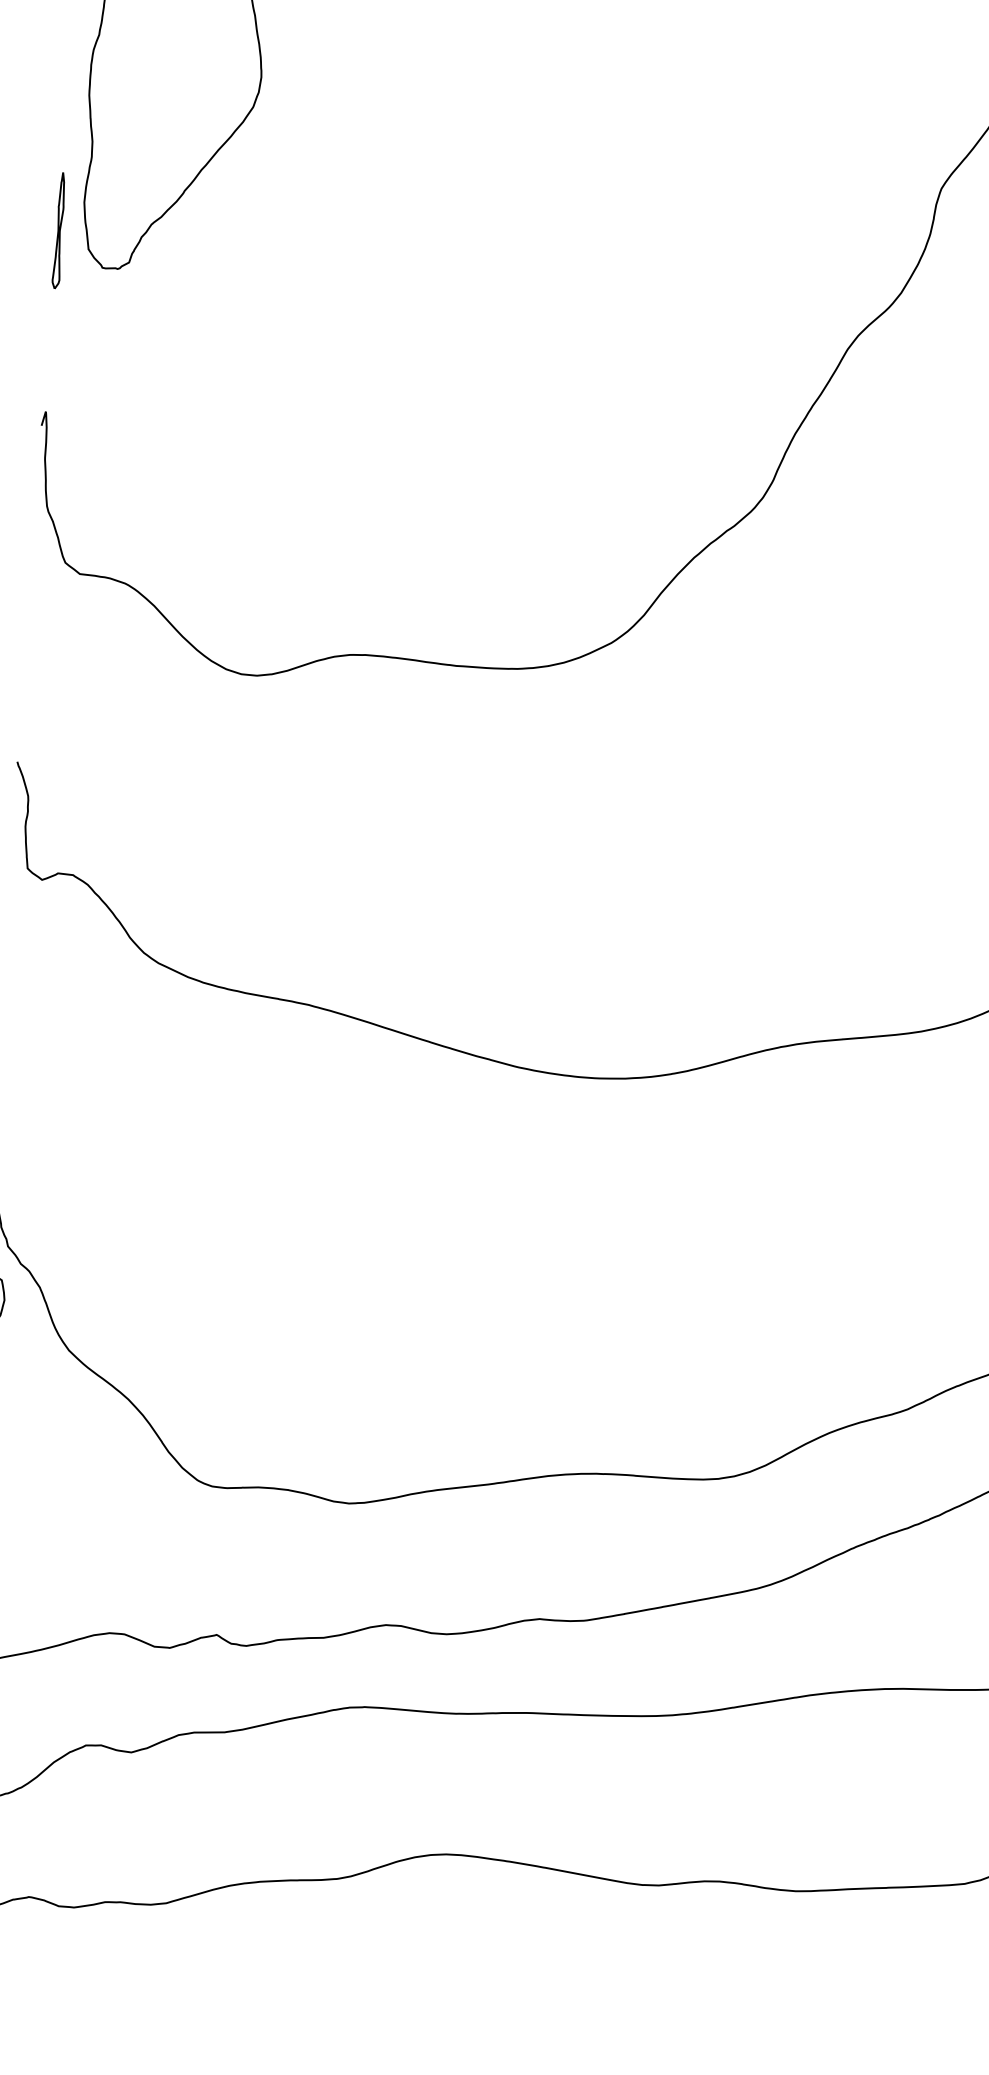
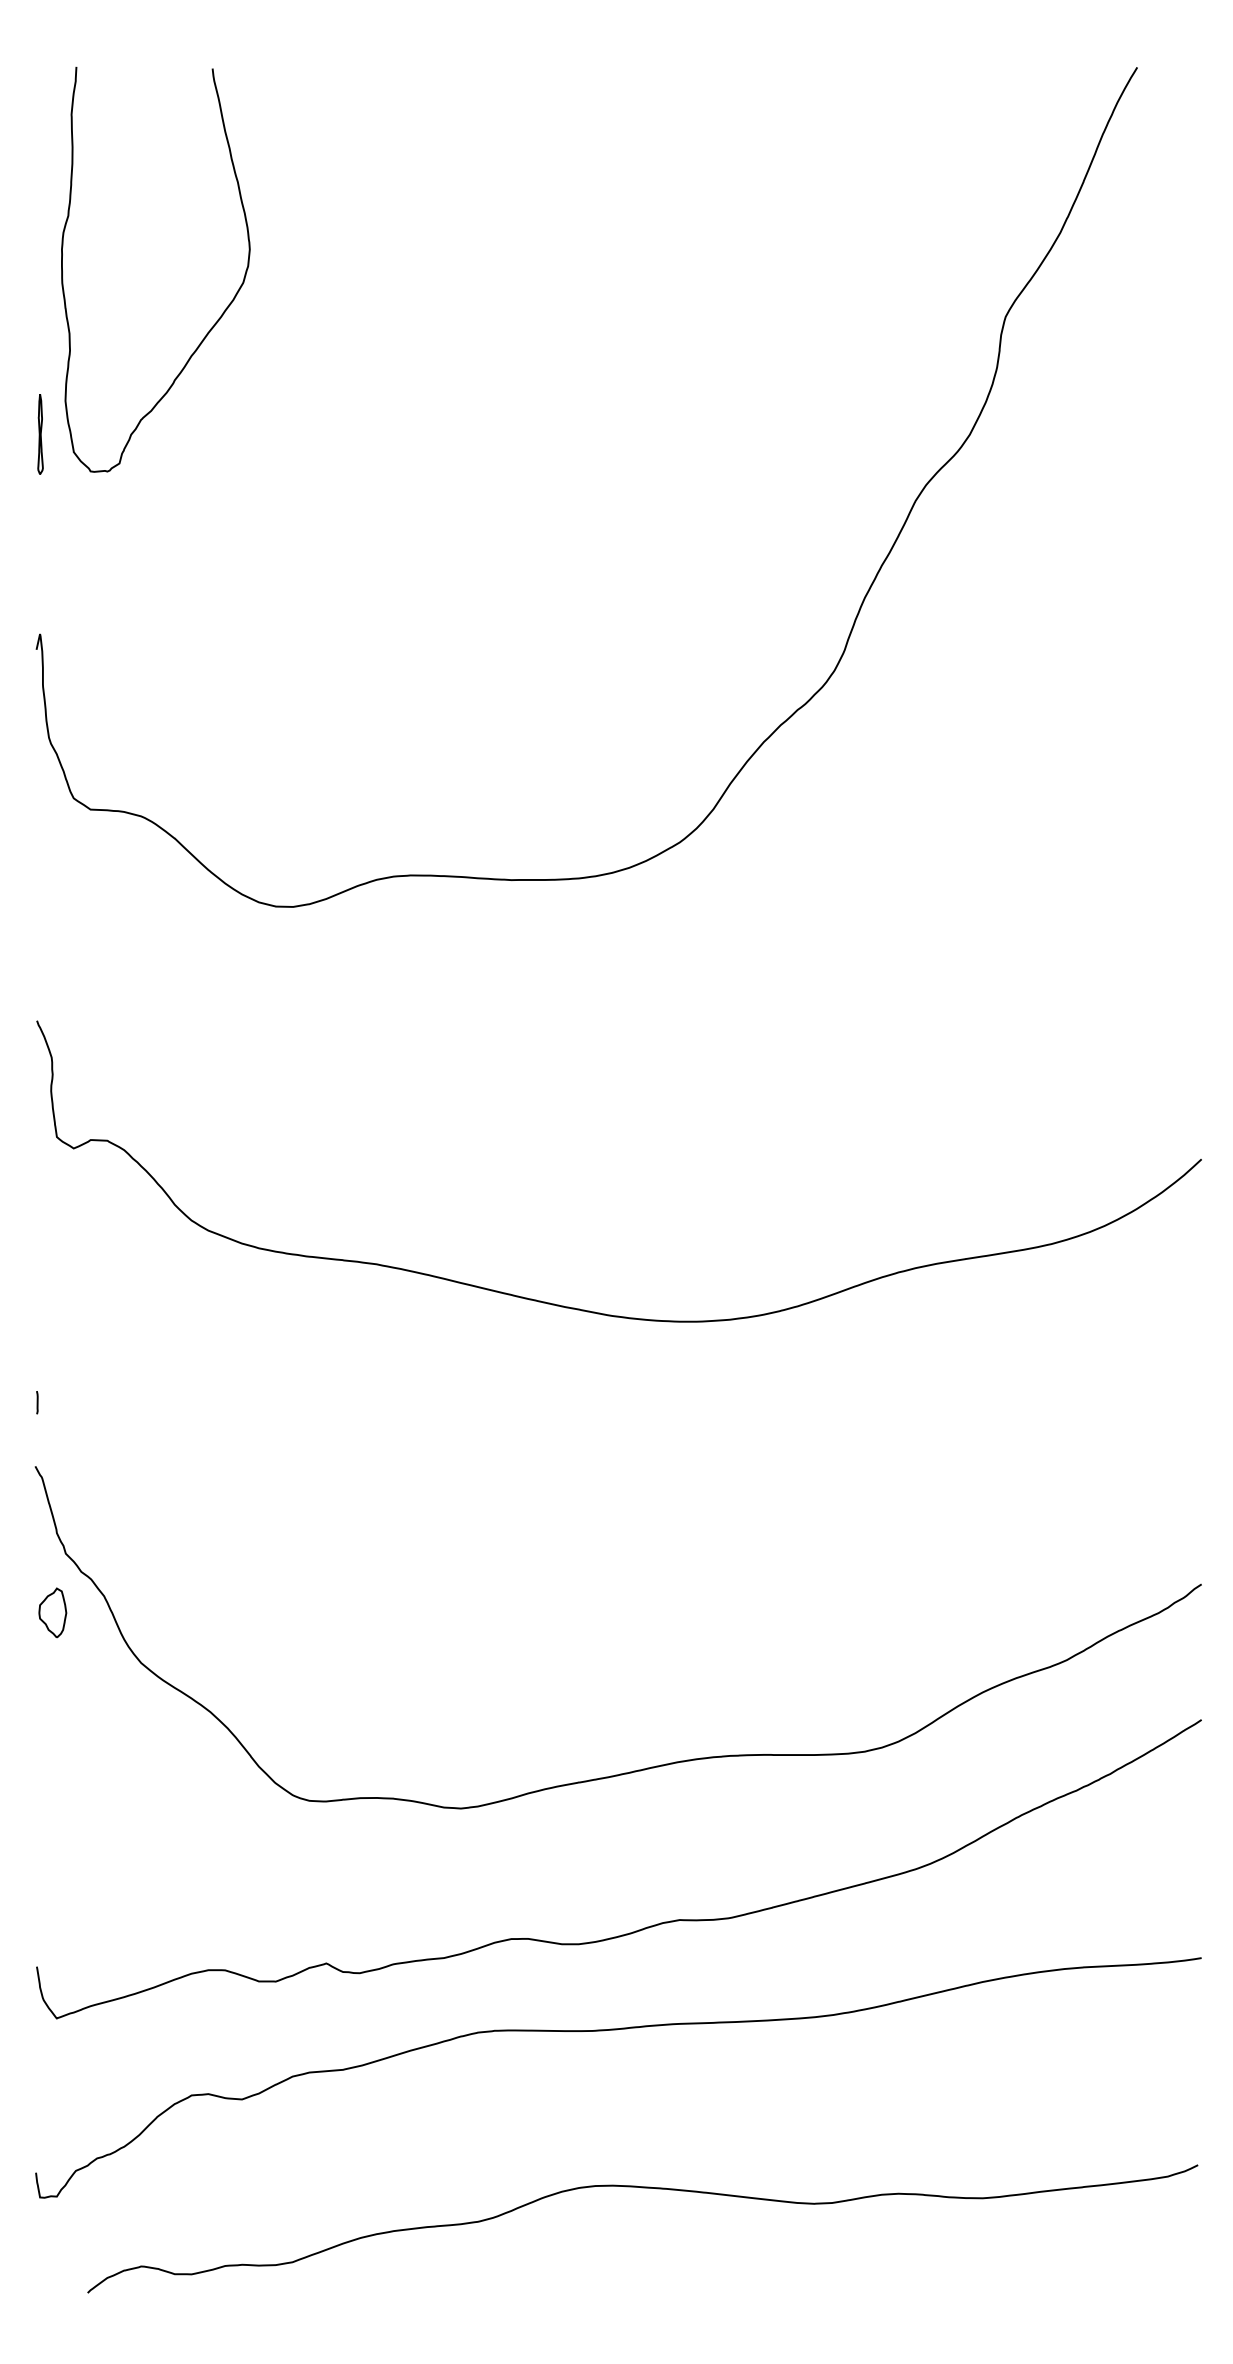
part: (59, 230) -> (40, 434), size x0.62

